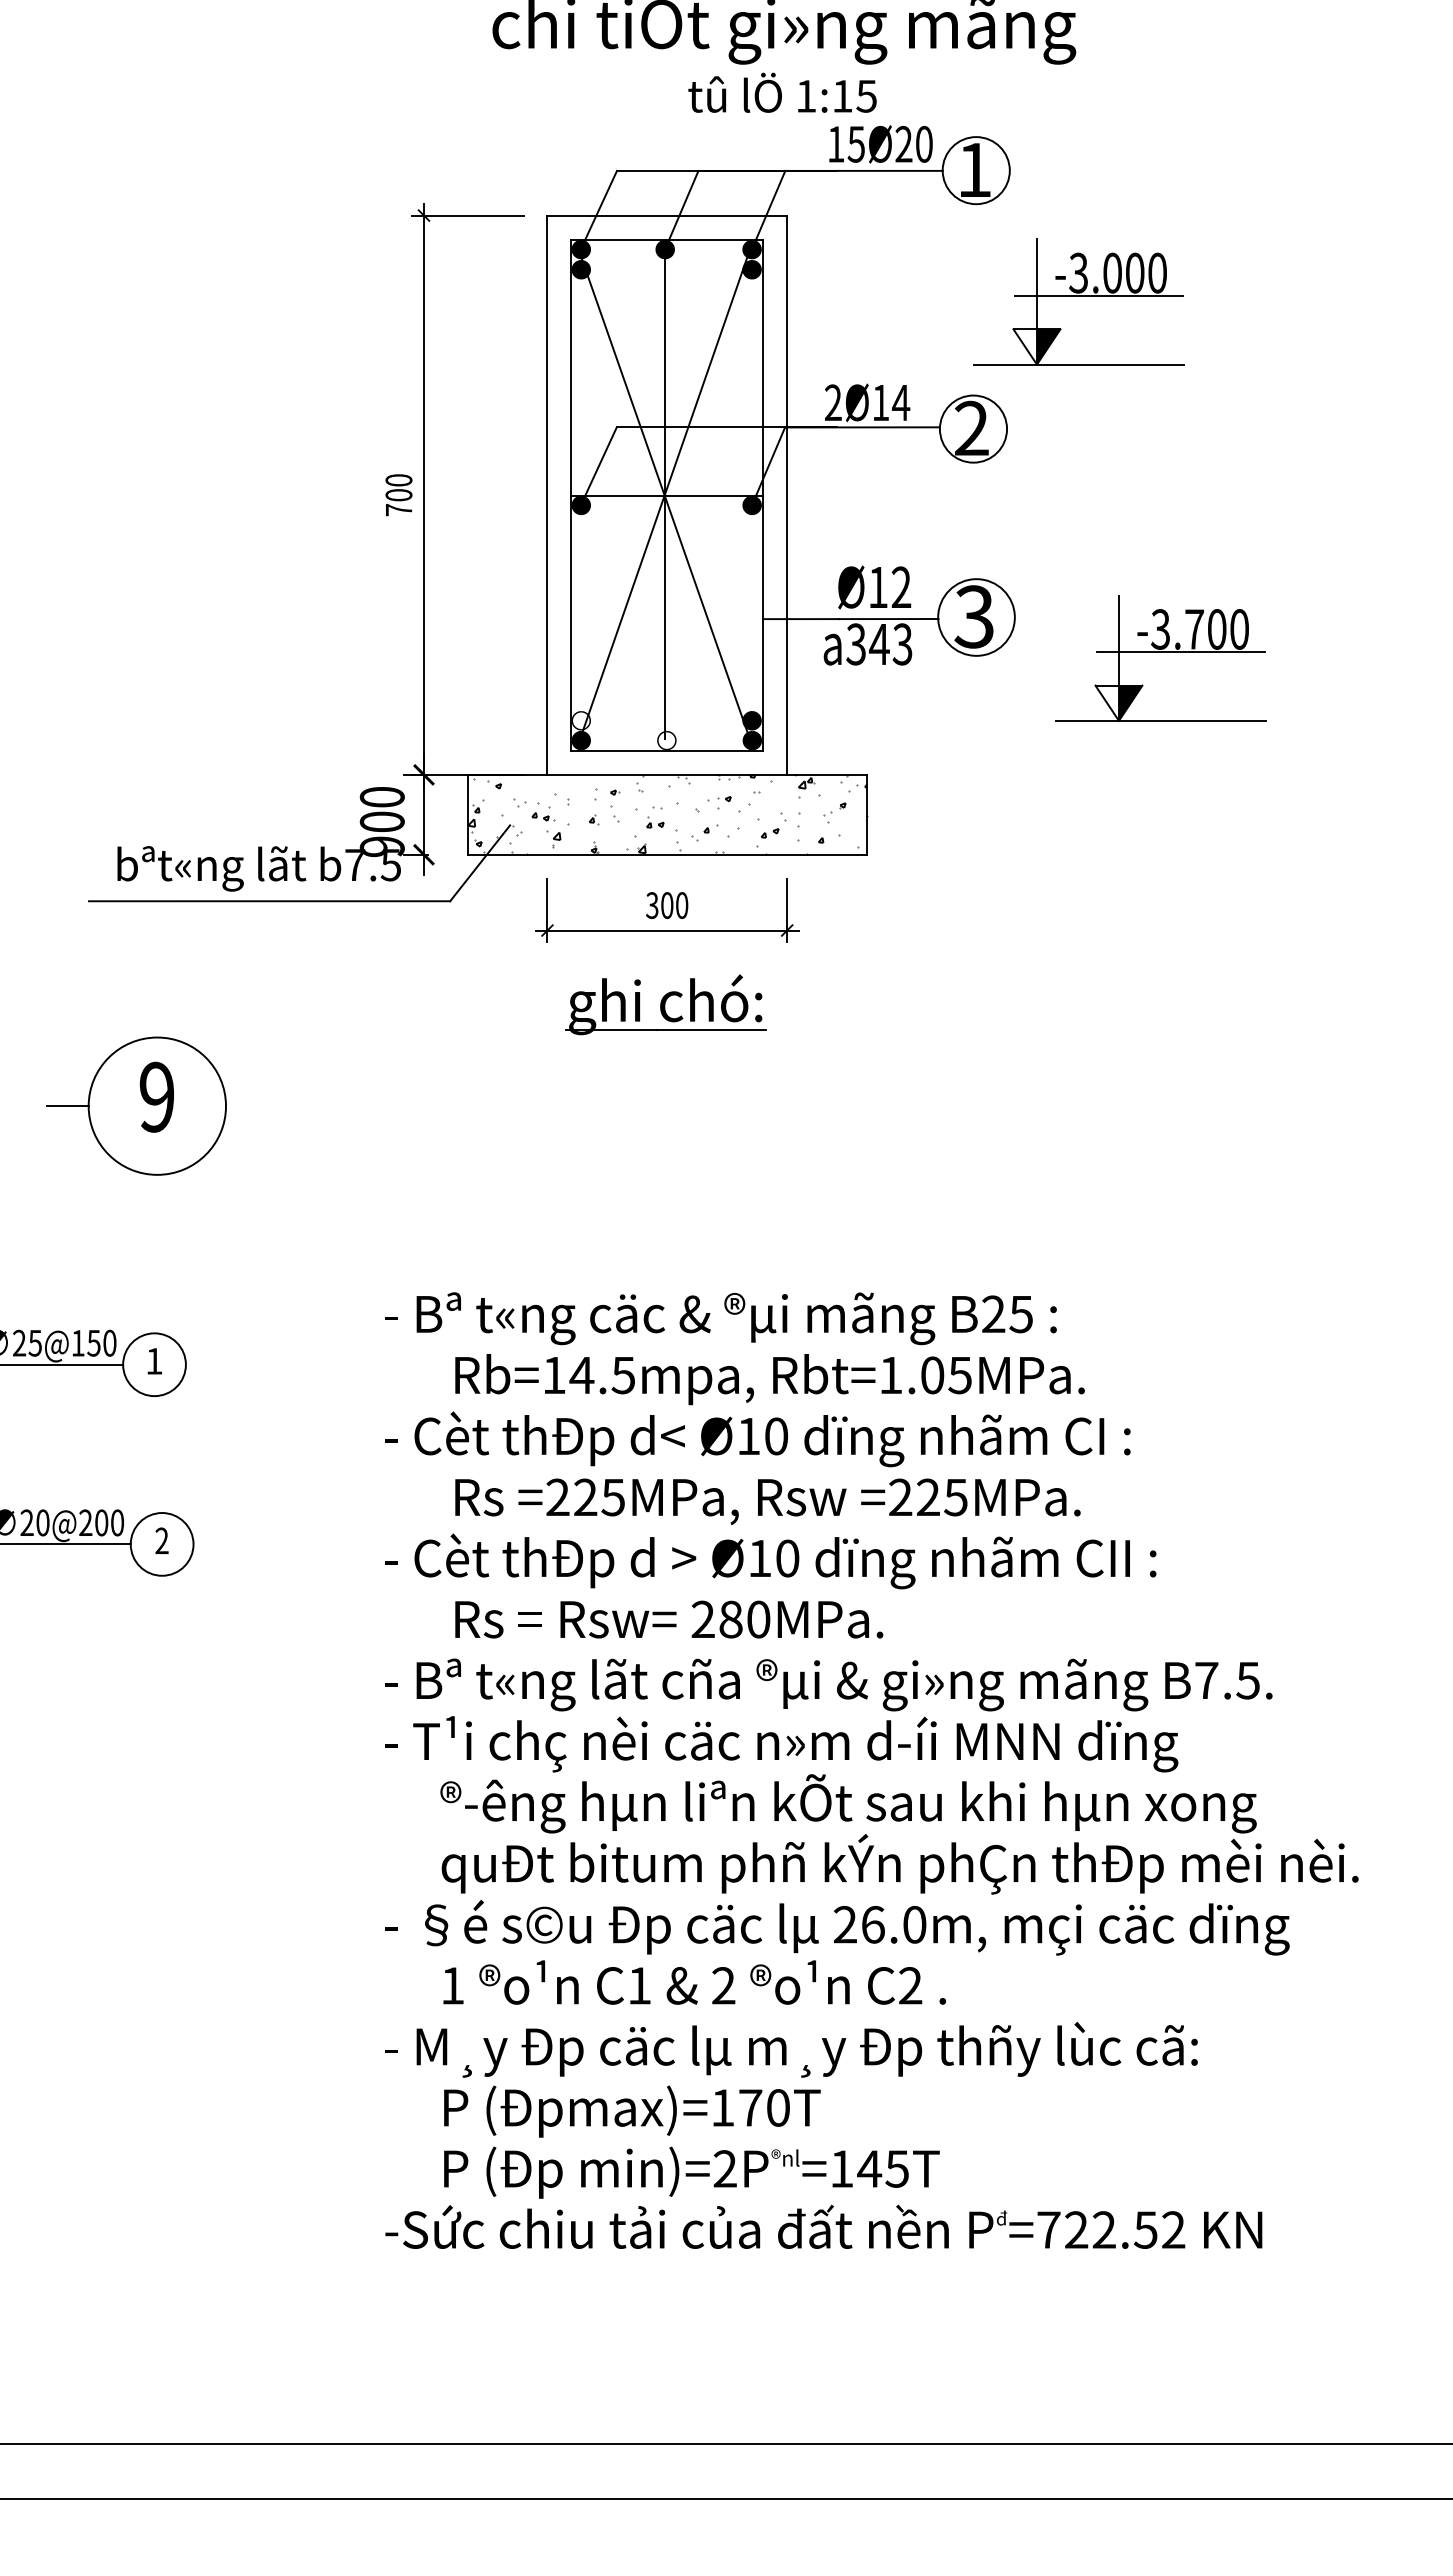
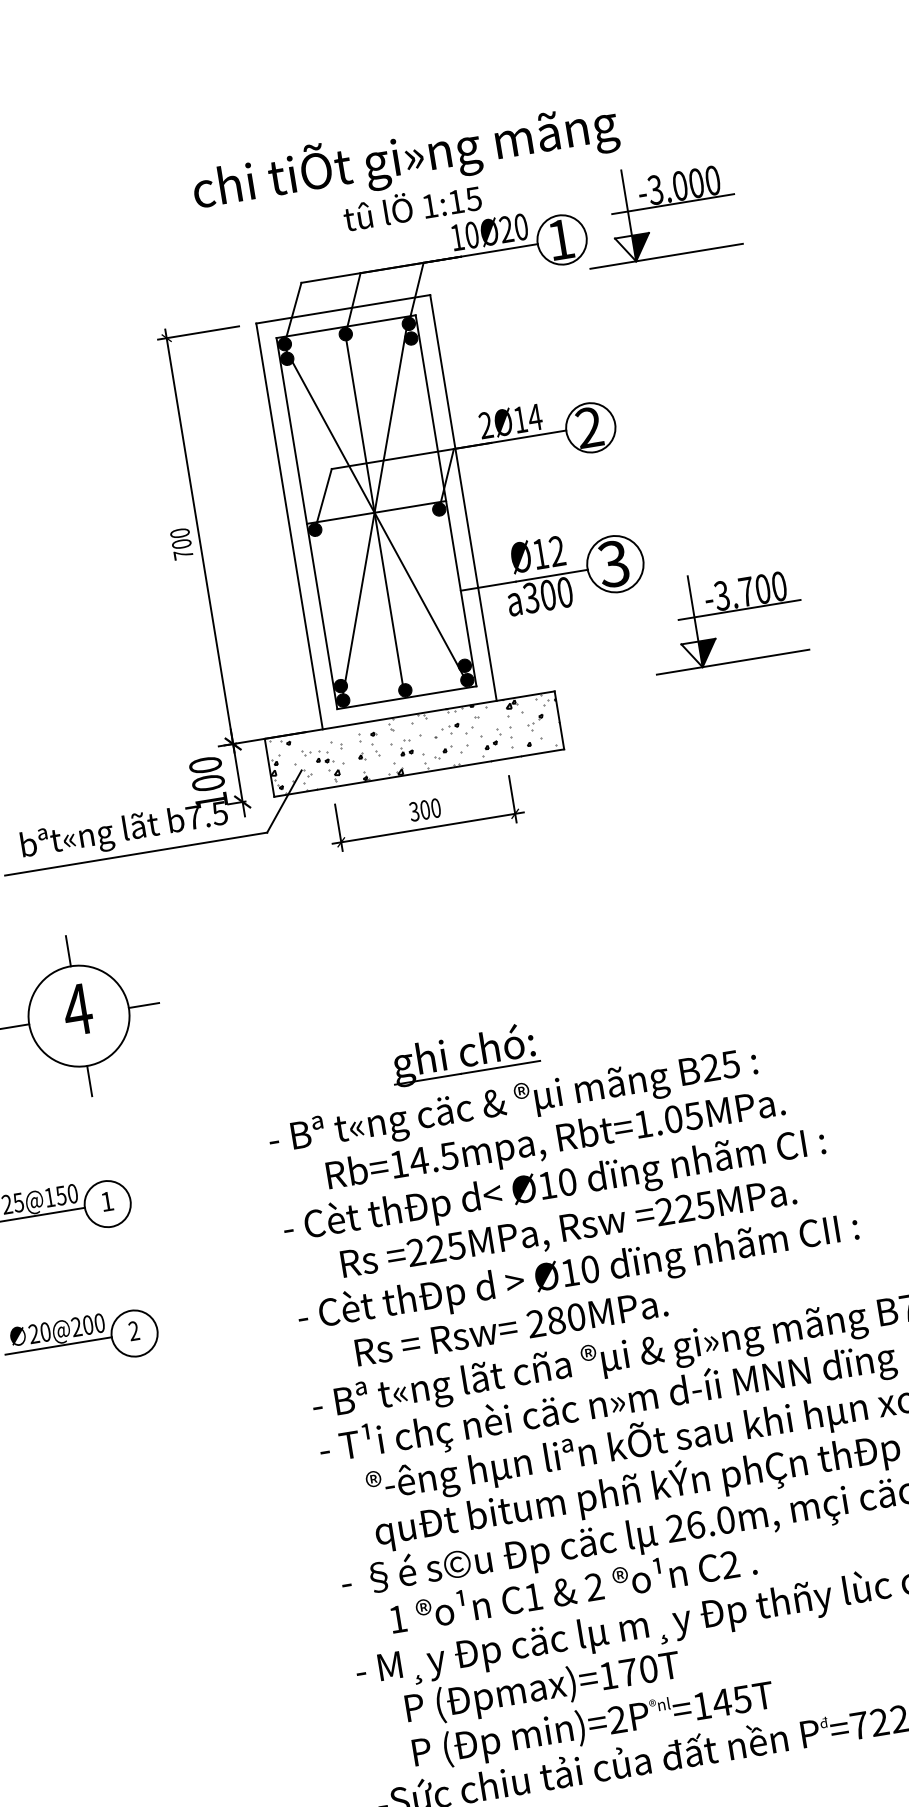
text: (855, 143) -> (471, 234), 15Ø20 -> 10Ø20
part: (1078, 301) -> (658, 210), moved
text: (890, 644) -> (556, 594), a343 -> a300
part: (1160, 658) -> (725, 616), moved
fill: (581, 720) -> (340, 685), added
fill: (666, 740) -> (405, 690), added
text: (381, 846) -> (210, 801), 900 -> 100
part: (665, 1004) -> (463, 1054), moved
line: (157, 1016) -> (68, 951), added
text: (156, 1096) -> (77, 1009), 9 -> 4
line: (246, 1106) -> (143, 1005), added
line: (157, 1195) -> (89, 1080), added

